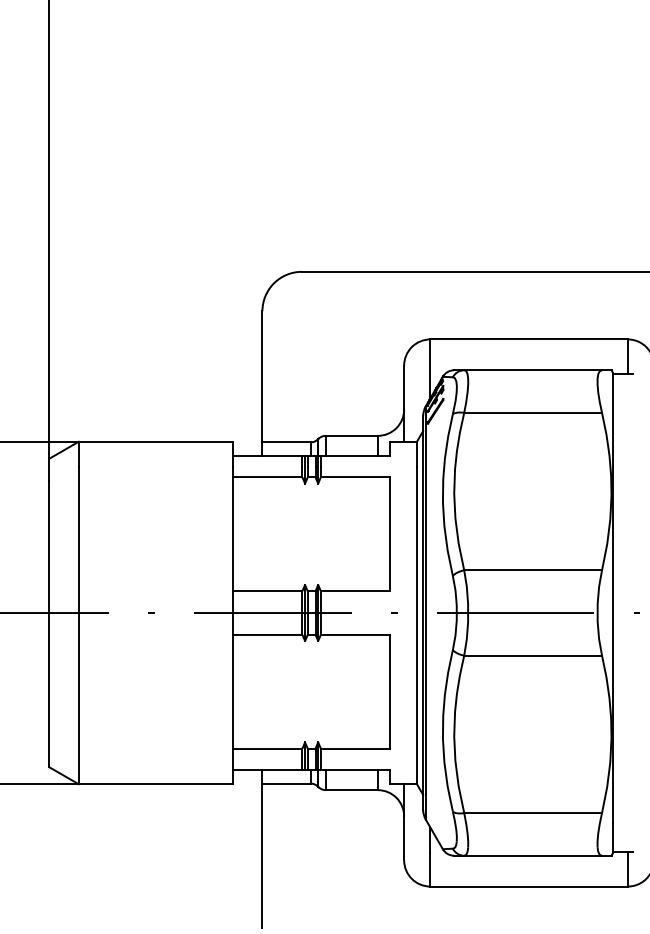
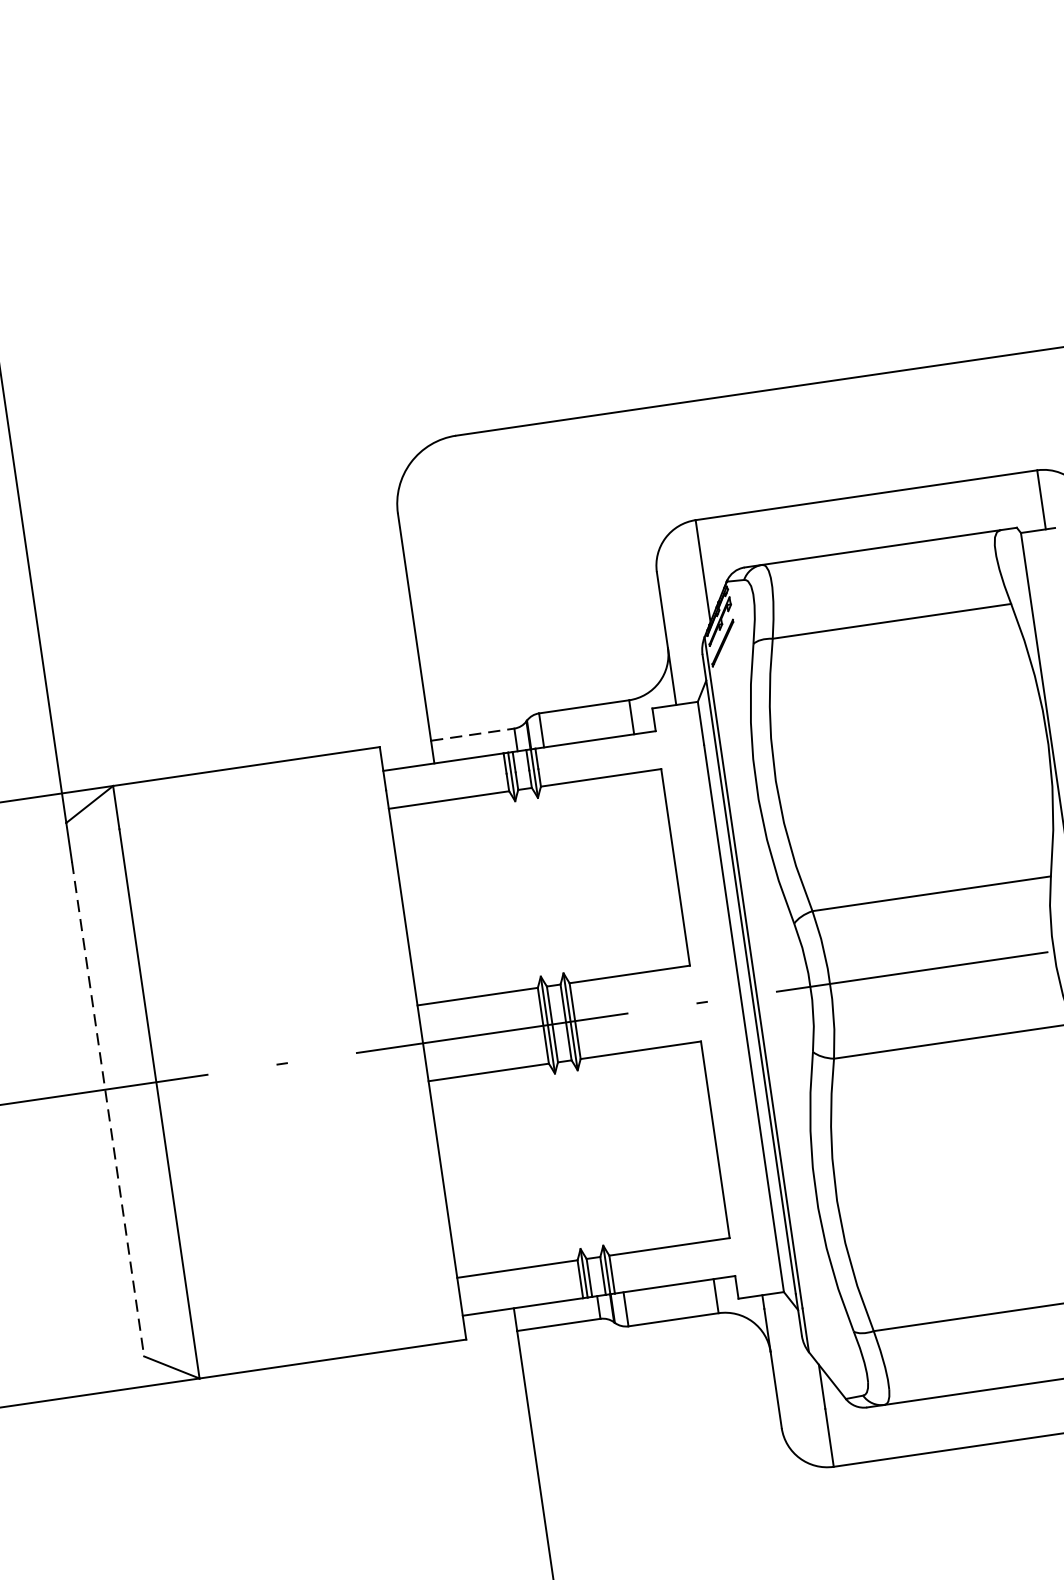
line: (287, 442) -> (474, 734), solid -> dashed
line: (49, 624) -> (108, 1109), solid -> dashed

